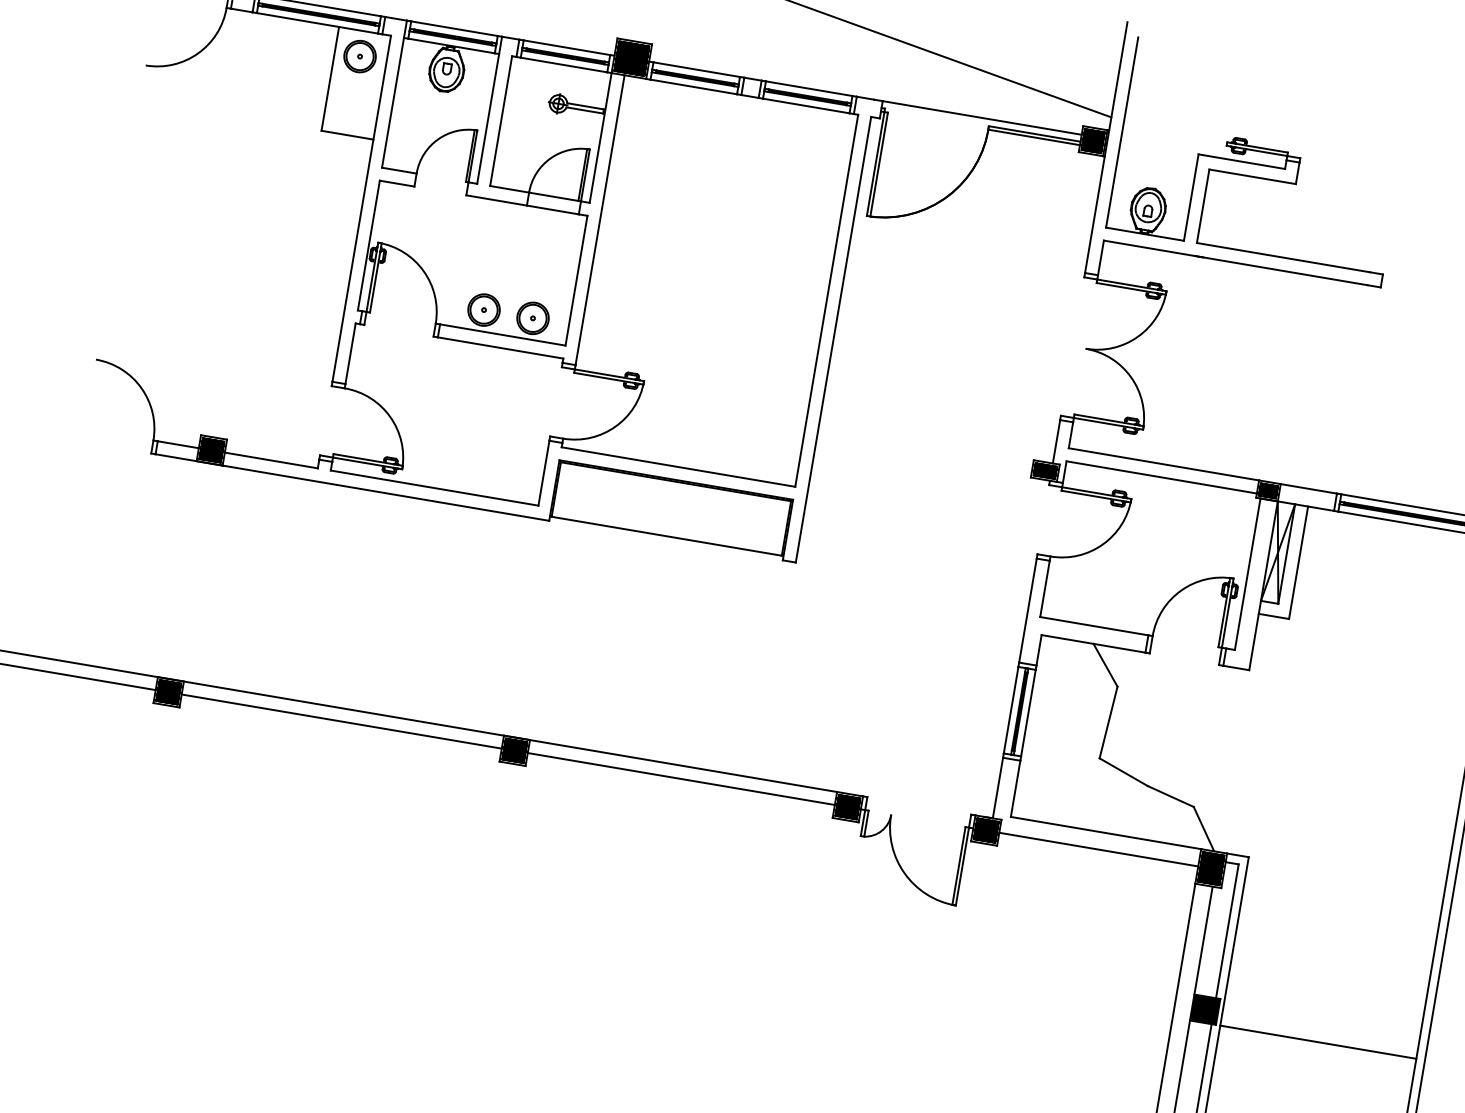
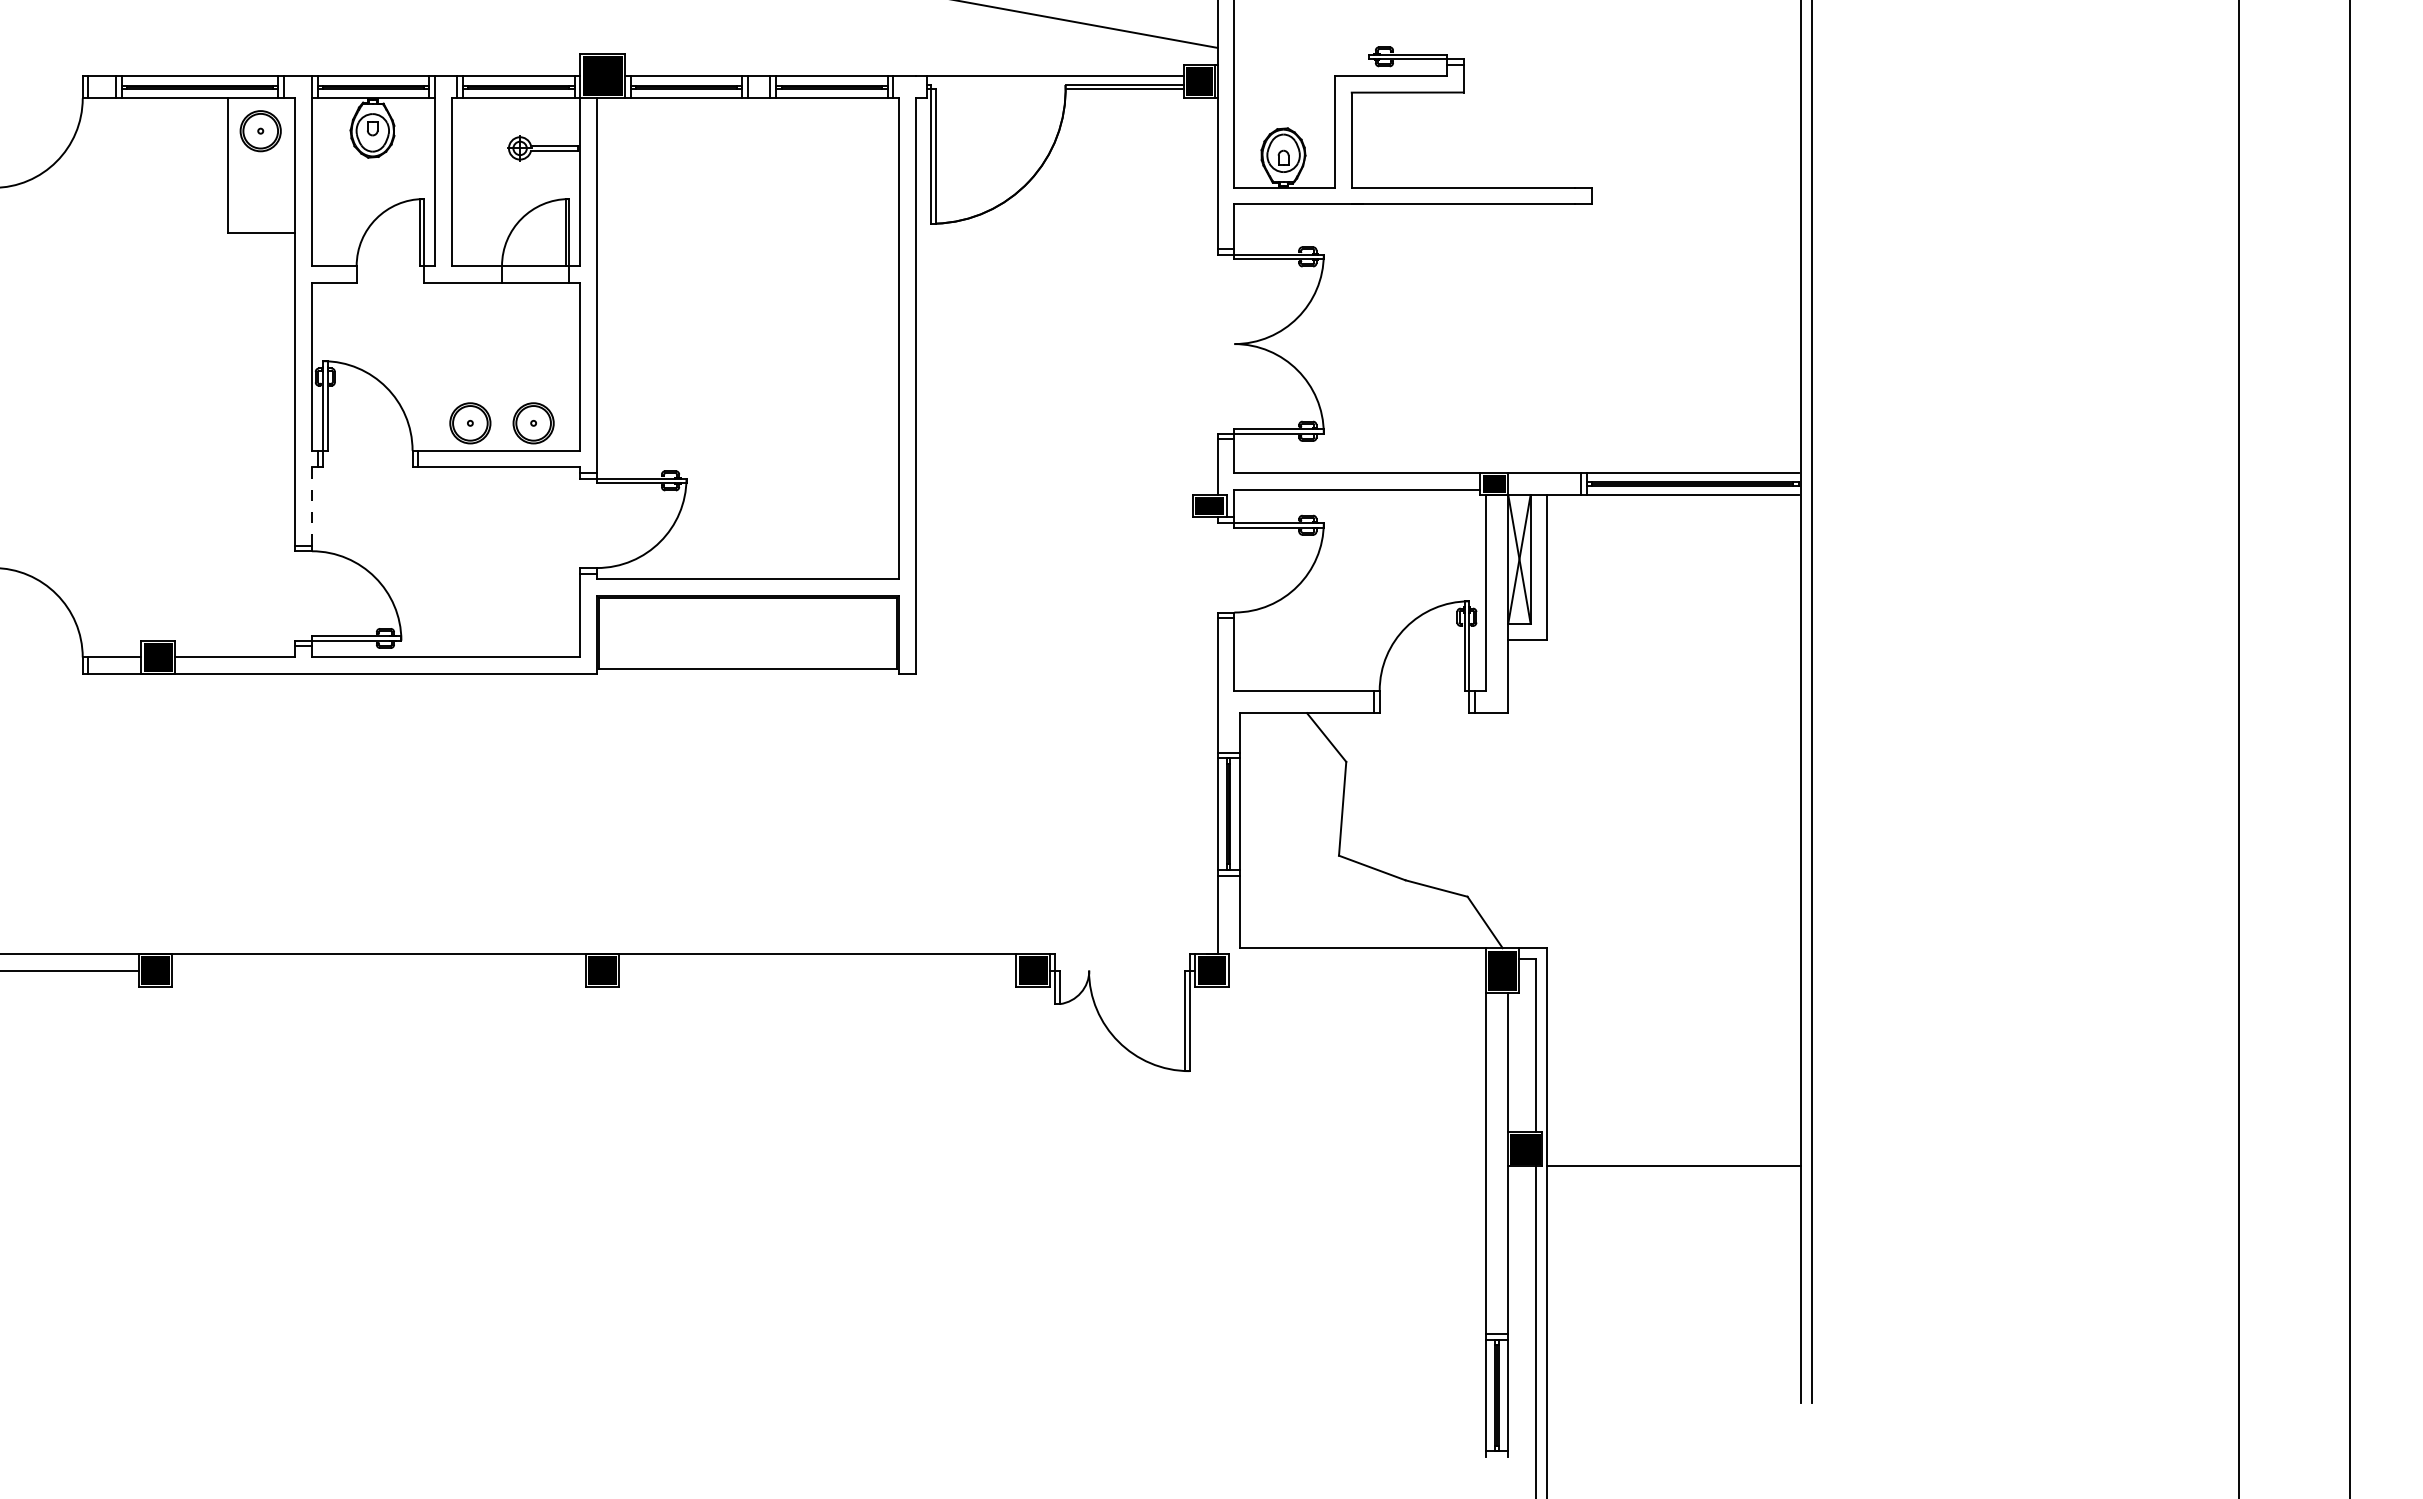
line: (350, 354) -> (311, 507), solid -> dashed
line: (341, 721) -> (378, 970), removed
line: (681, 778) -> (817, 970), removed
line: (1098, 849) -> (1356, 970), removed

